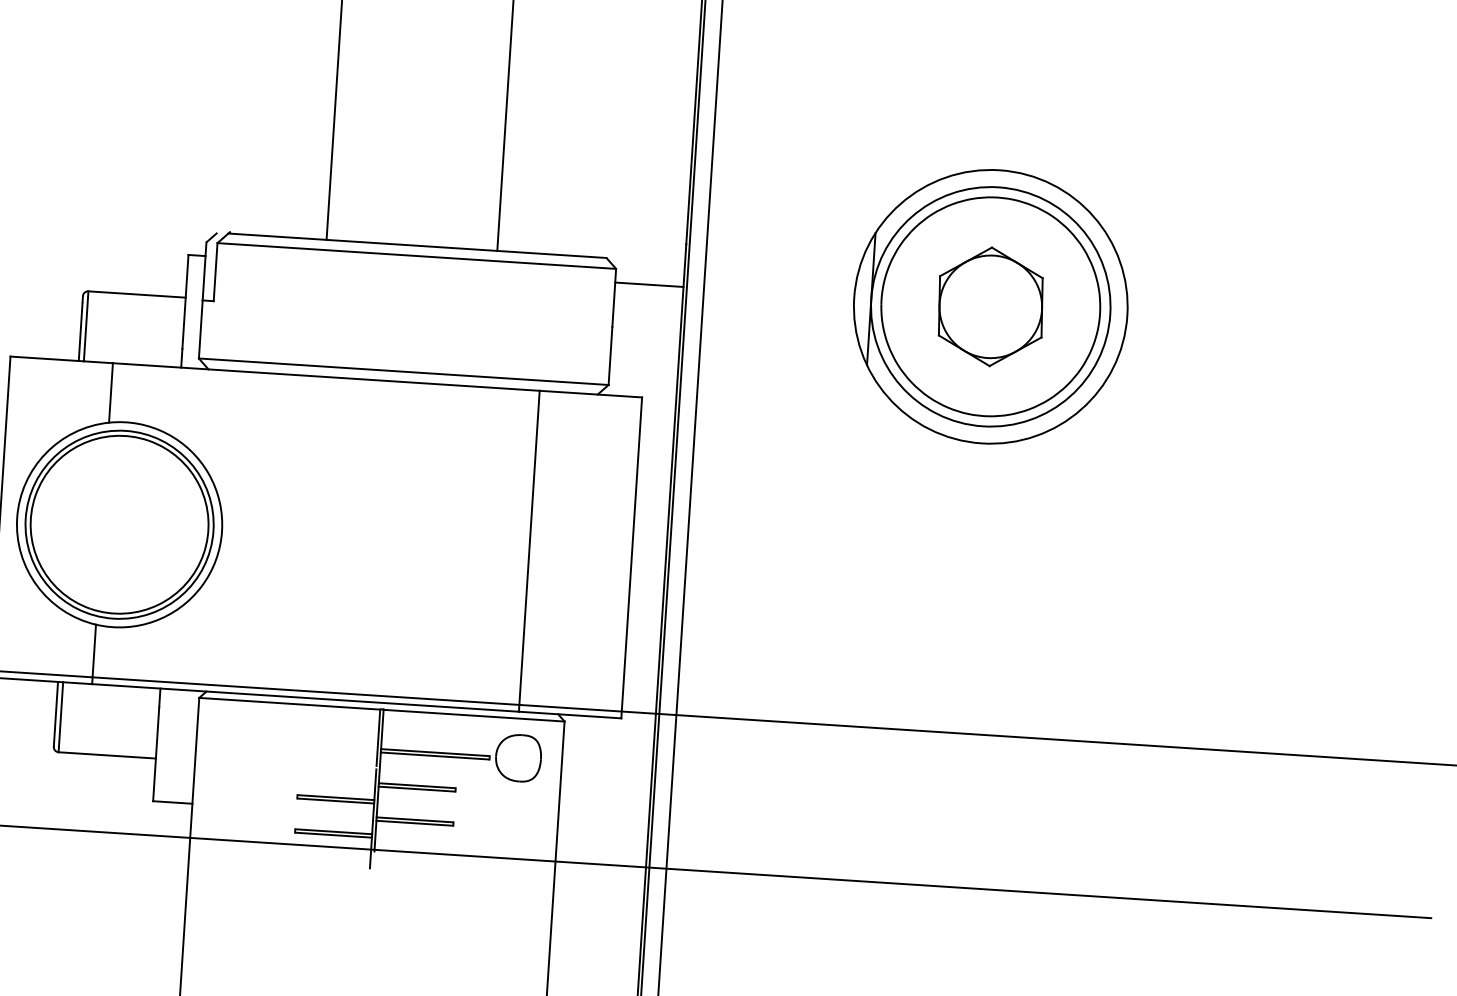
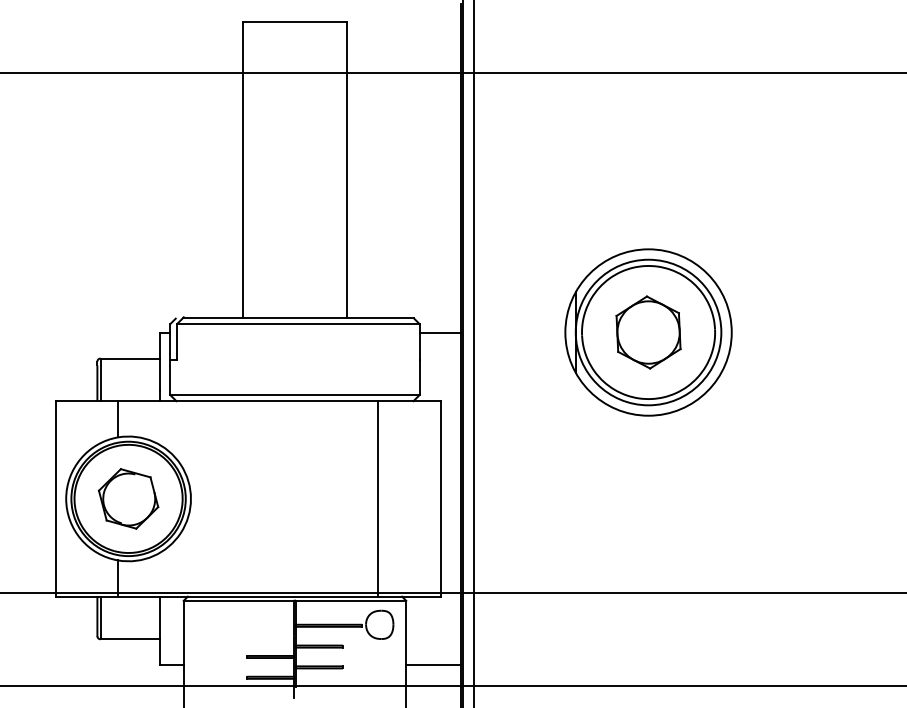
part: (119, 524) -> (128, 498), added
line: (602, 830) -> (433, 665), added

